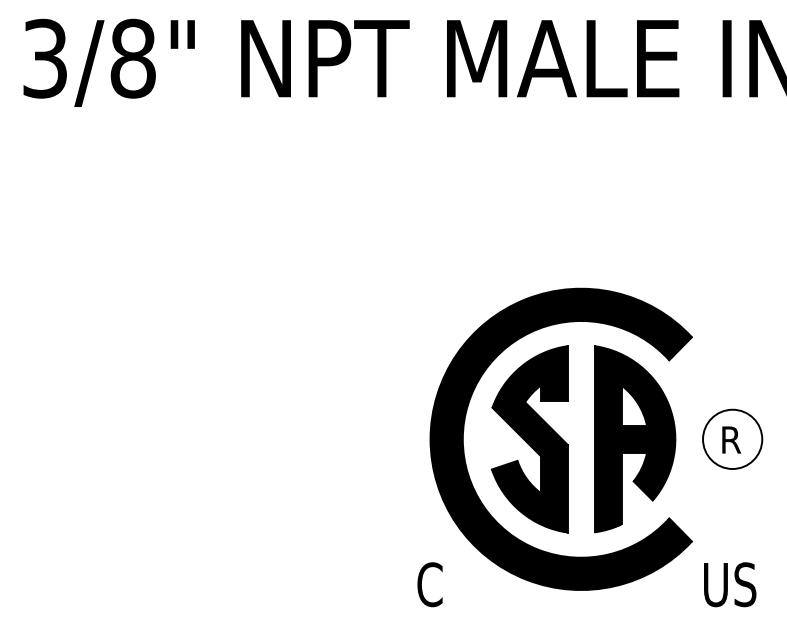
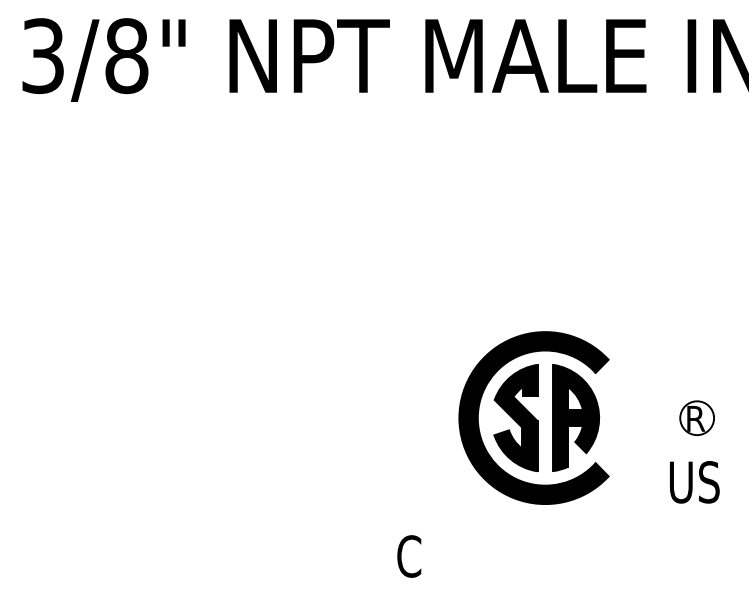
part: (560, 438) -> (533, 417), size x0.6
circle: (732, 438) -> (697, 417), size x0.6
text: (730, 584) -> (695, 482), moved

